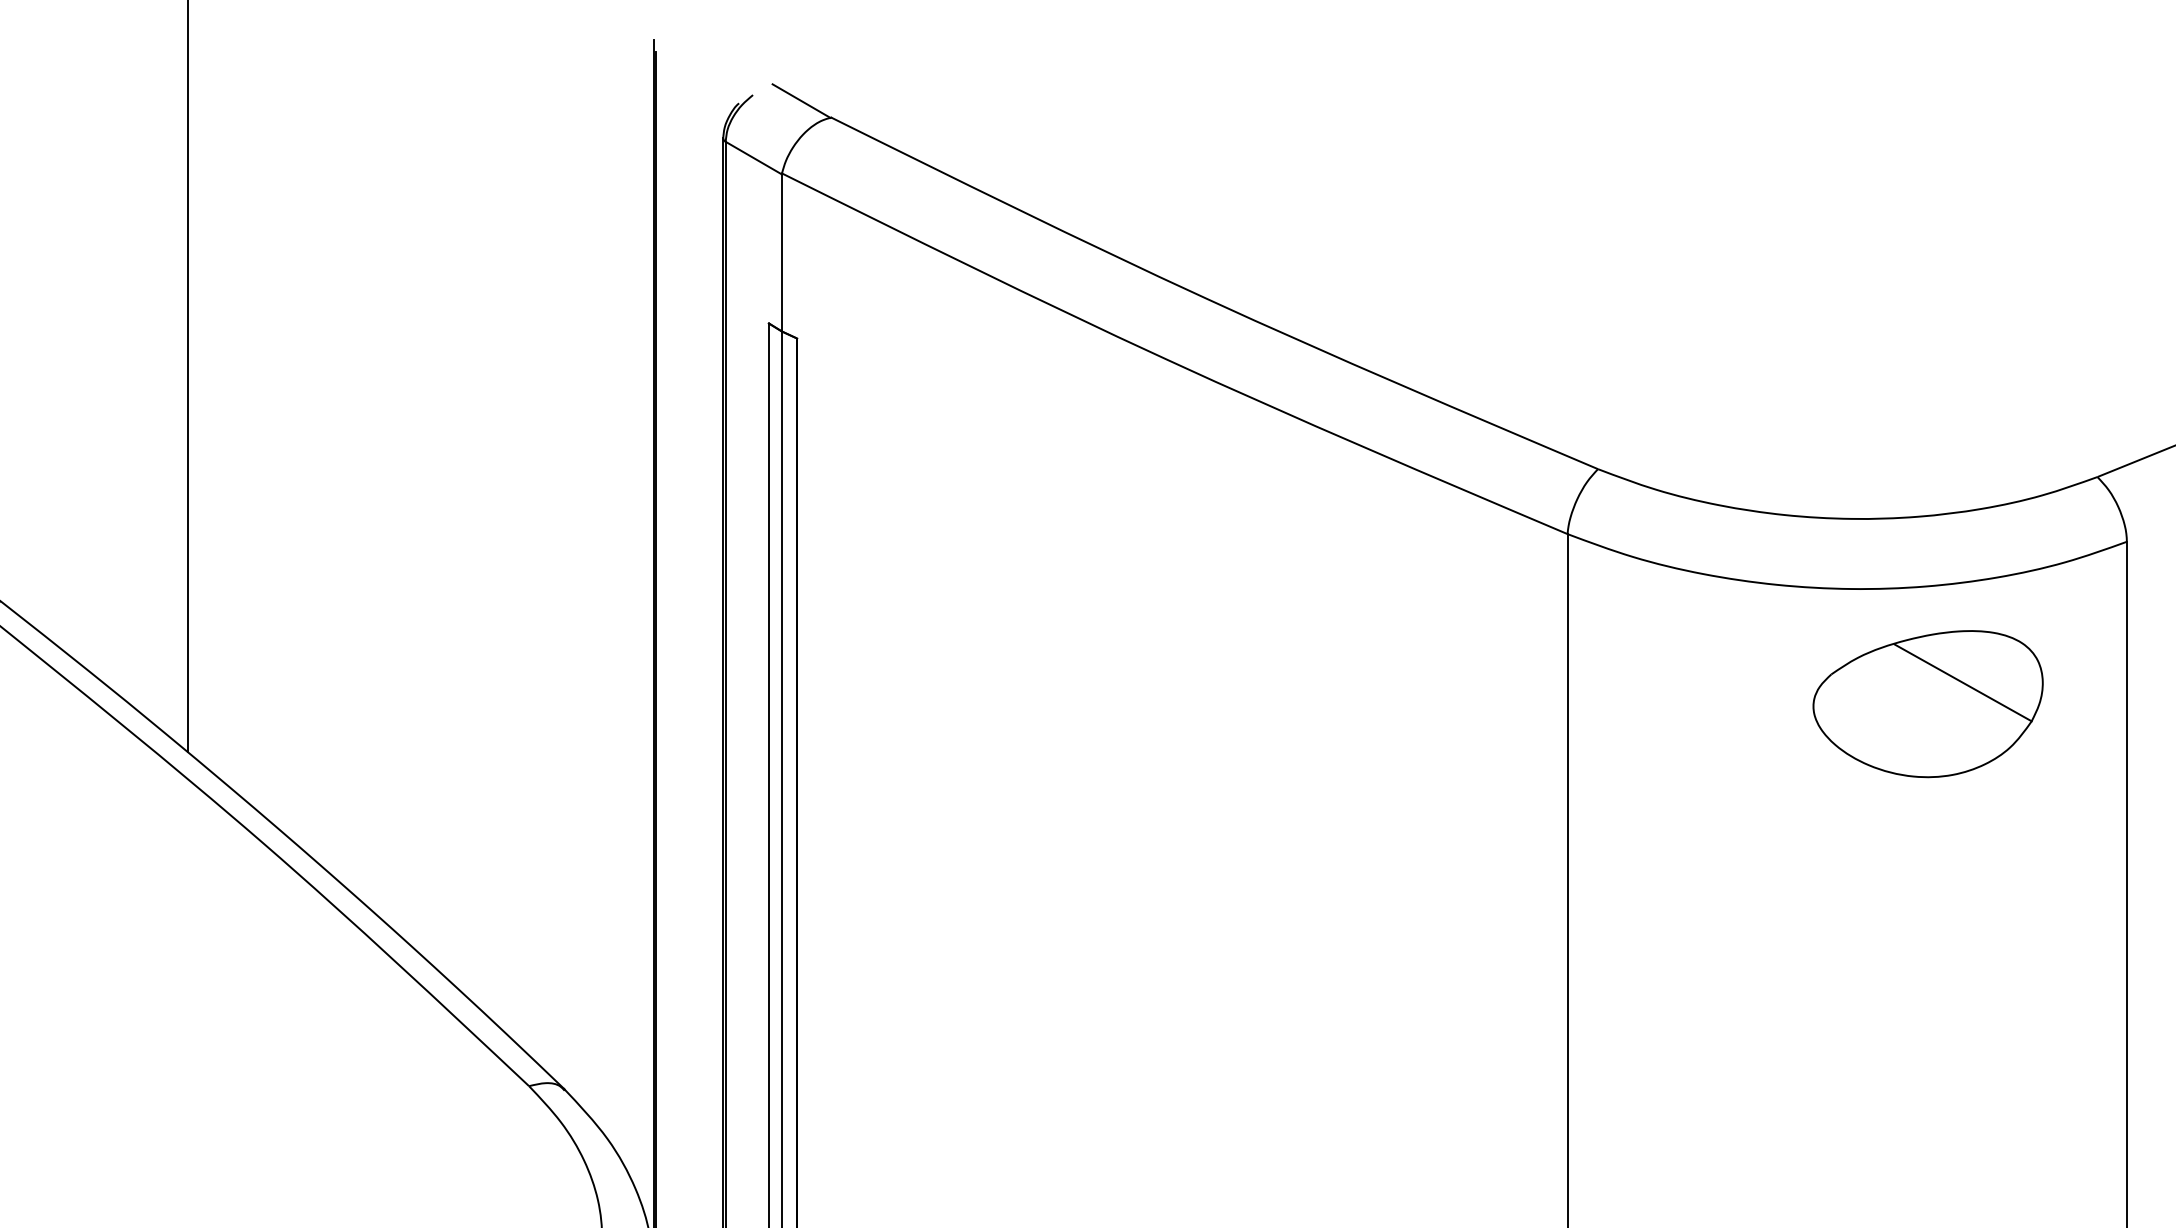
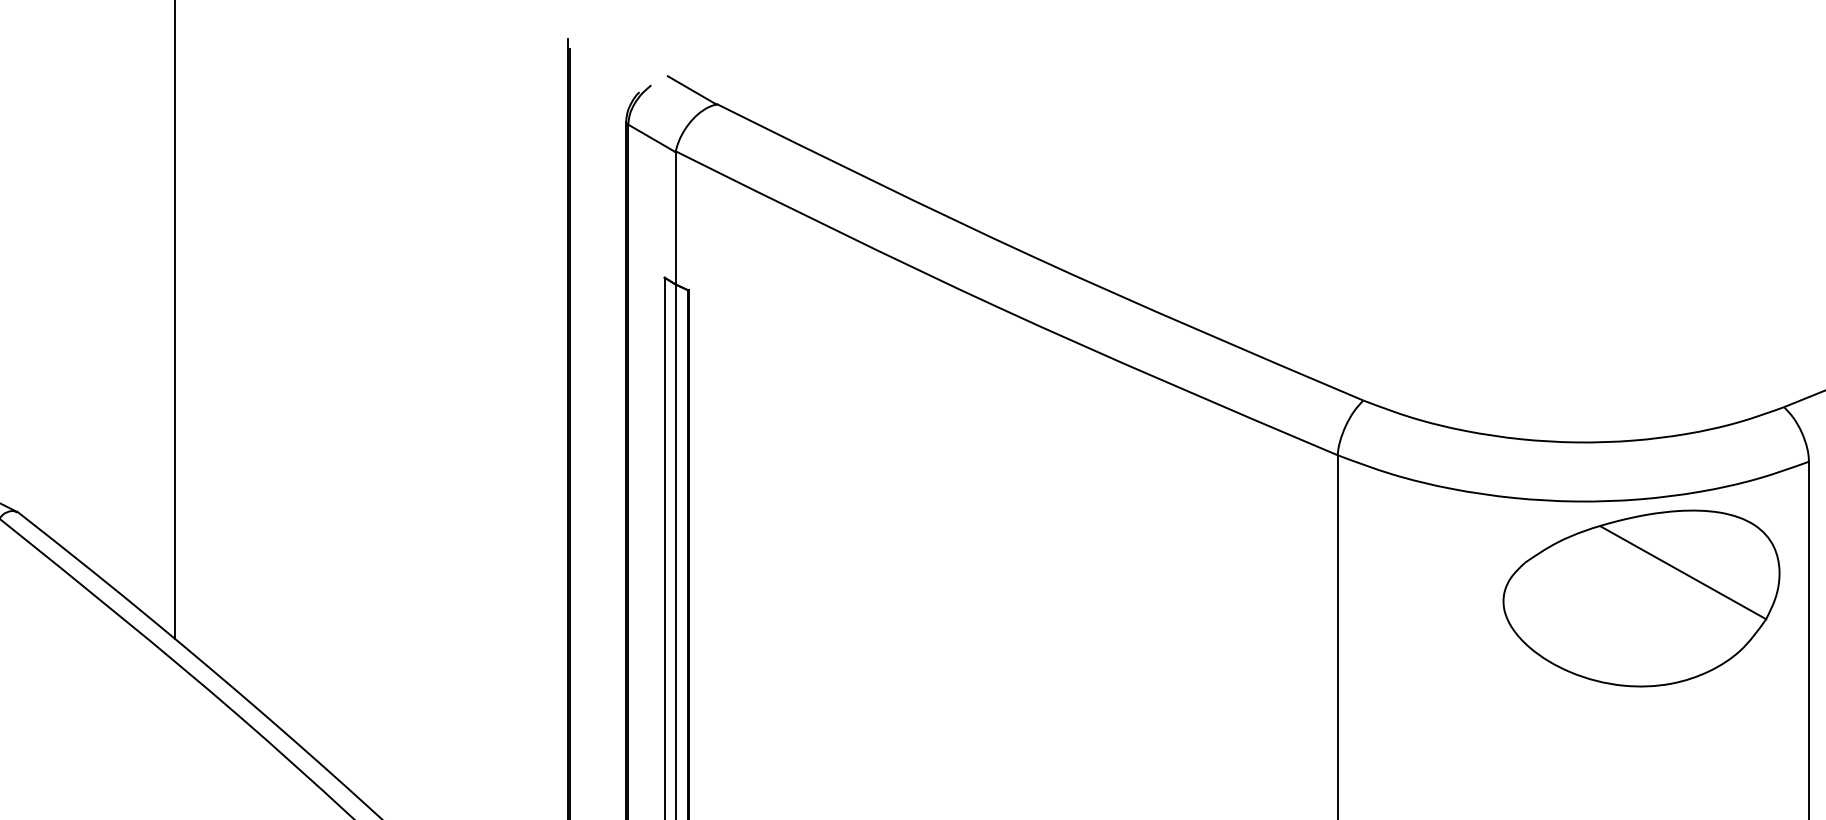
part: (1927, 703) -> (1640, 597), size x1.43

